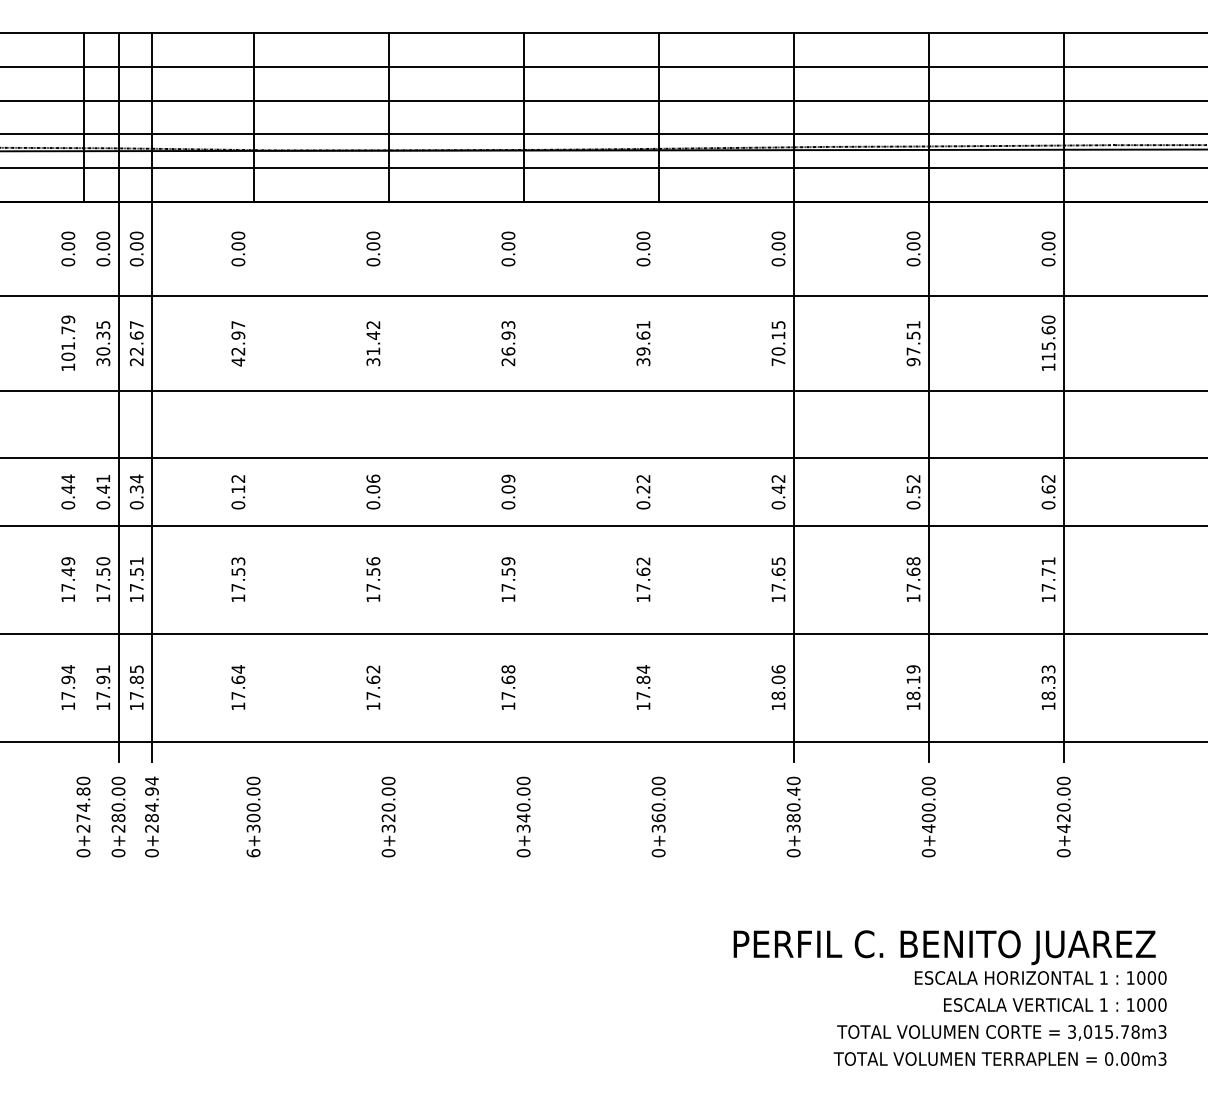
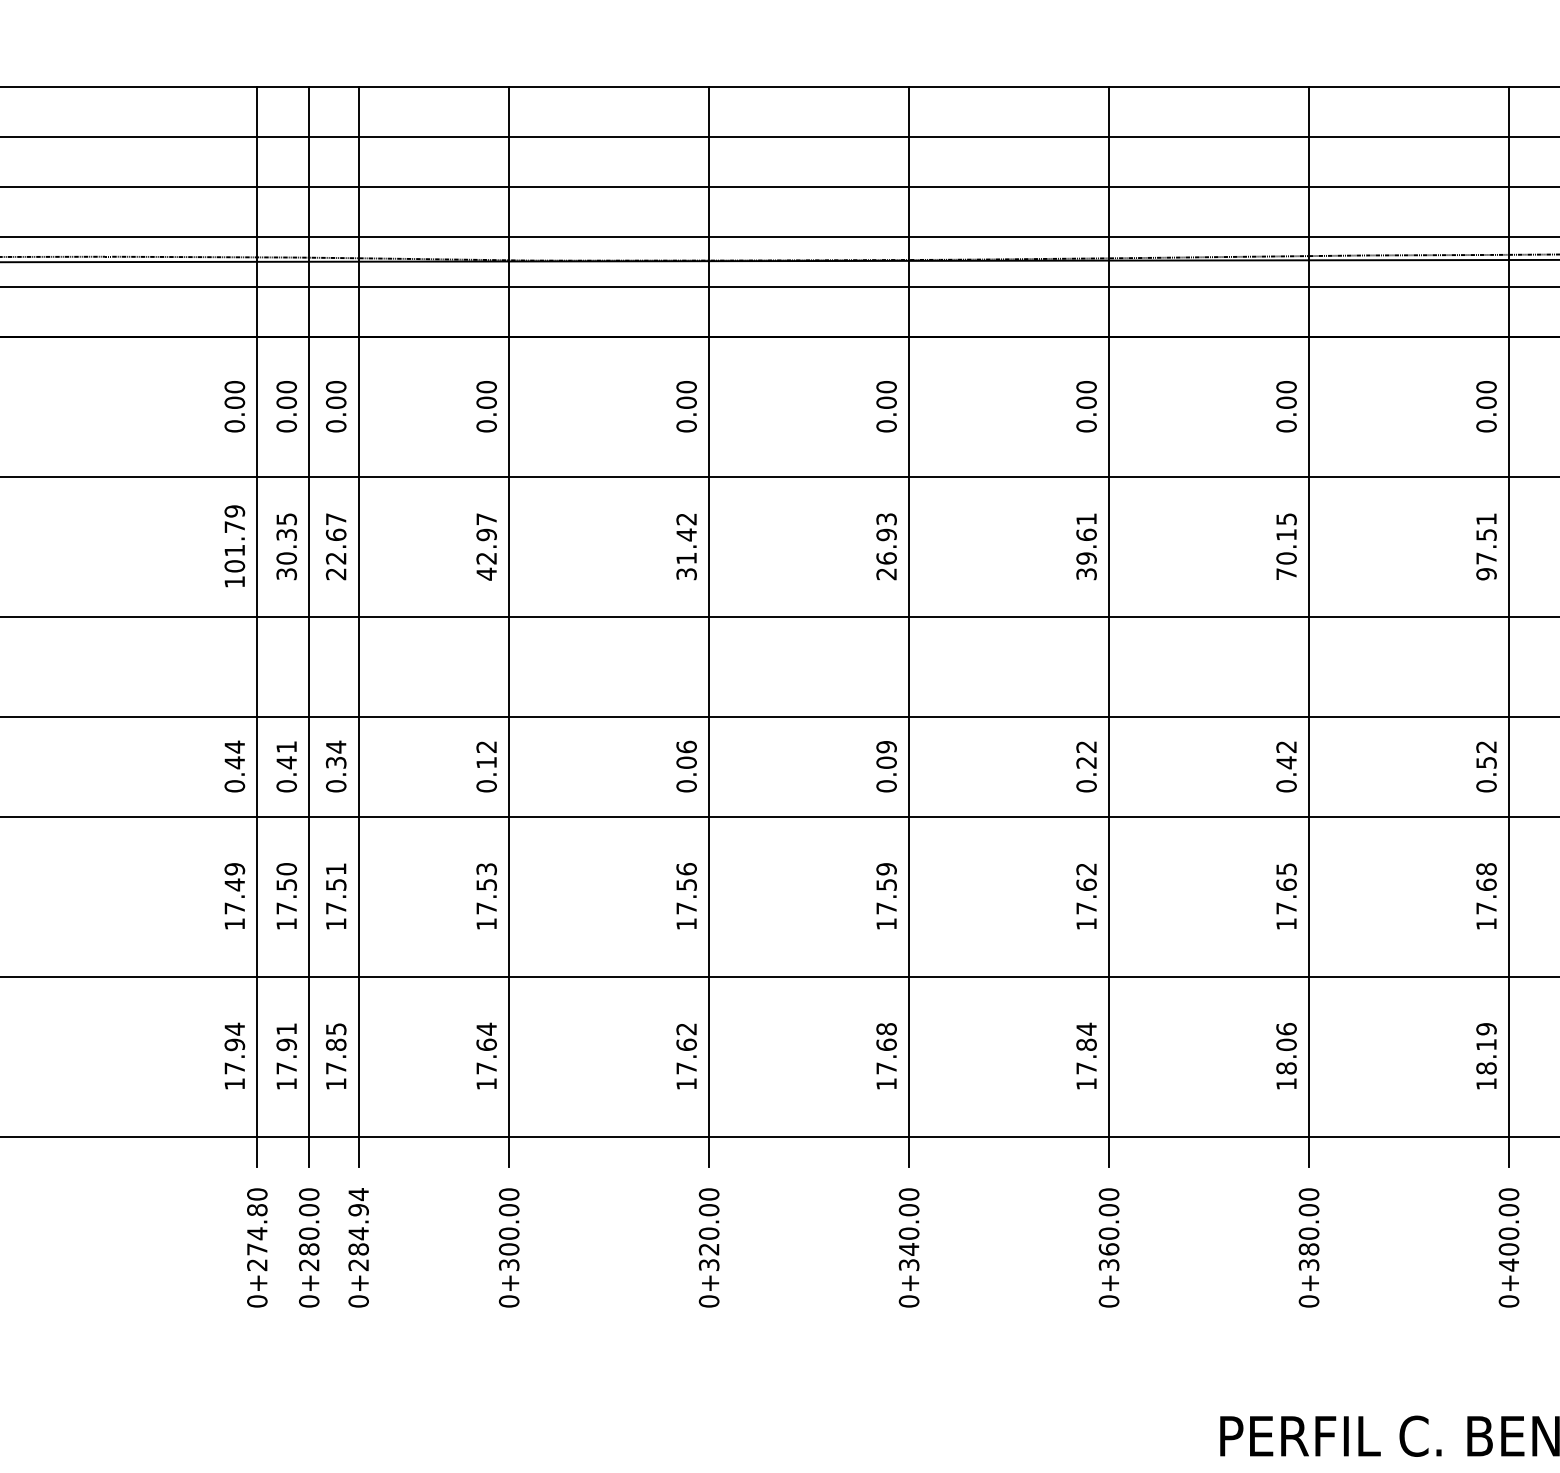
line: (83, 481) -> (257, 750), added
line: (253, 481) -> (509, 750), added
line: (388, 481) -> (708, 750), added
line: (523, 481) -> (908, 750), added
line: (658, 481) -> (1108, 750), added
text: (793, 791) -> (1308, 1210), 0+380.40 -> 0+380.00
text: (253, 853) -> (509, 1301), 6+300.00 -> 0+300.00

